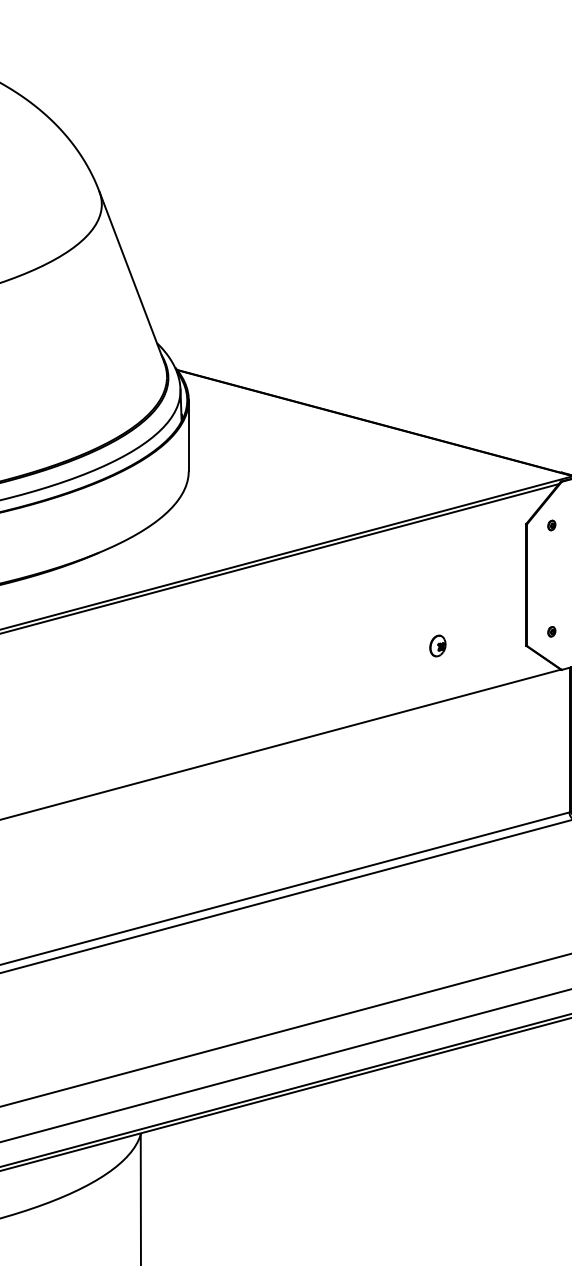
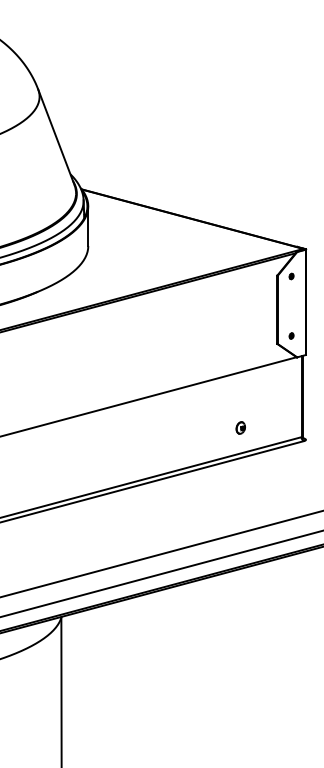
part: (437, 645) -> (240, 427), moved

